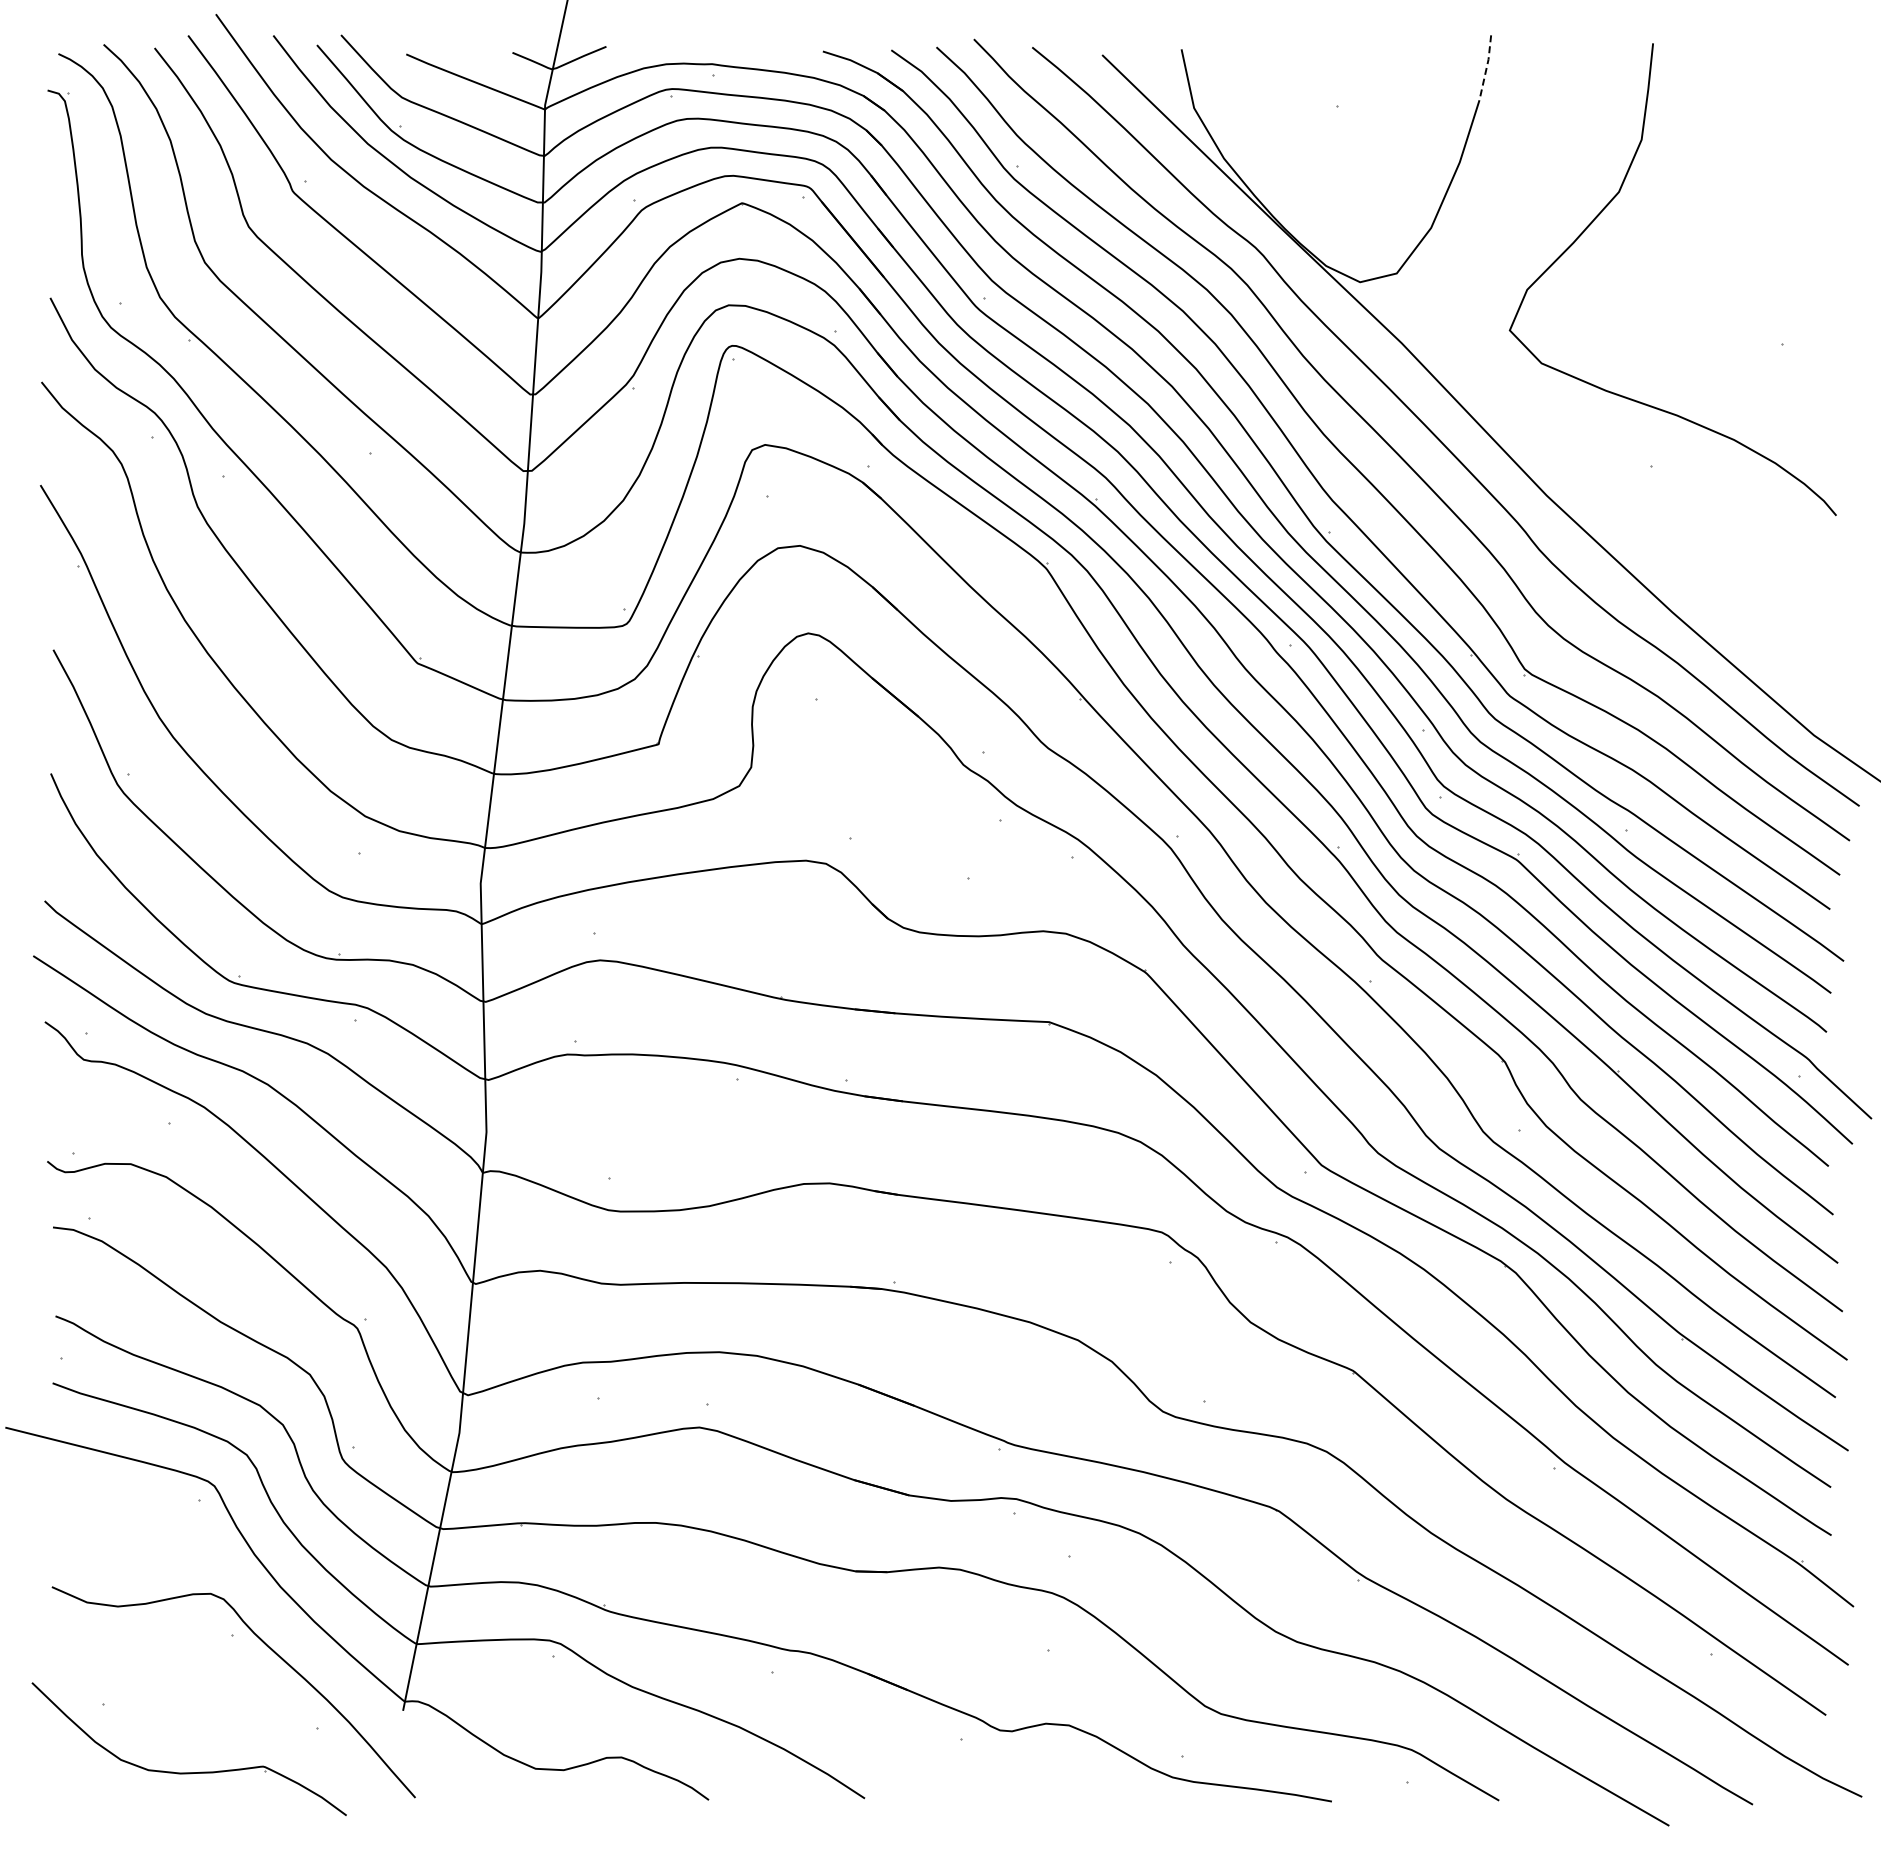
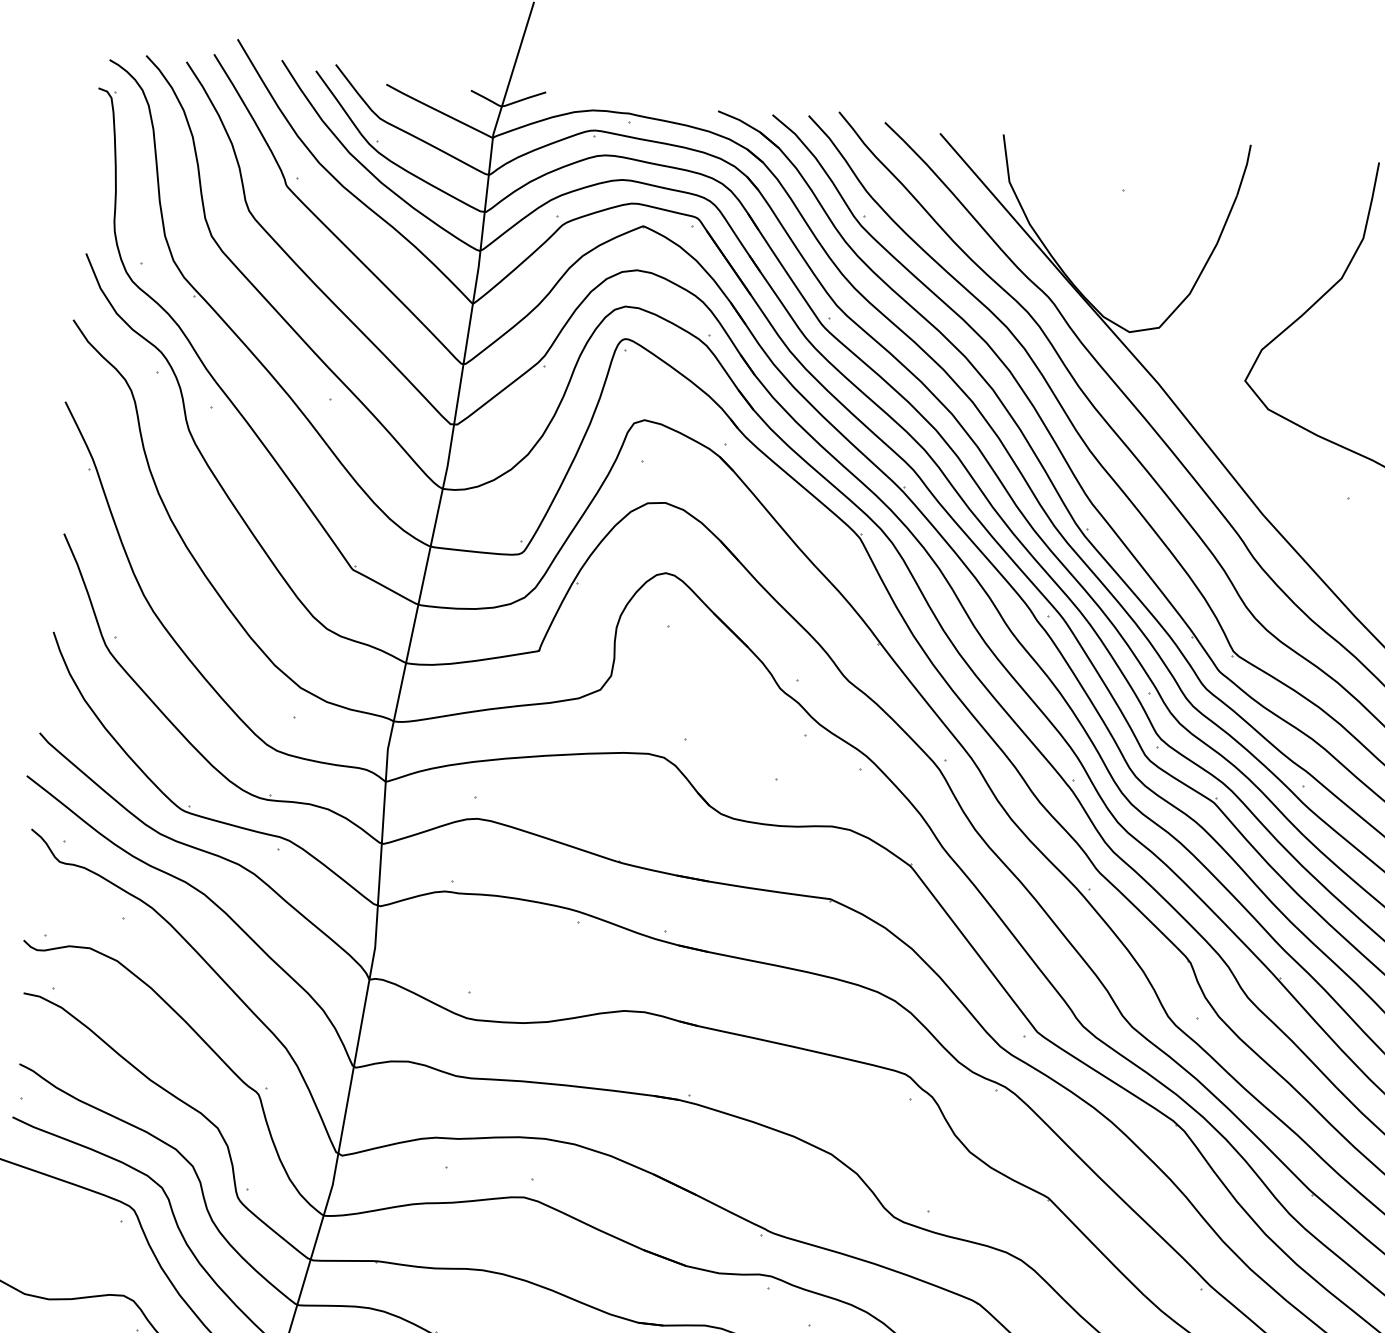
line: (1486, 67) -> (1244, 170), dashed -> solid

